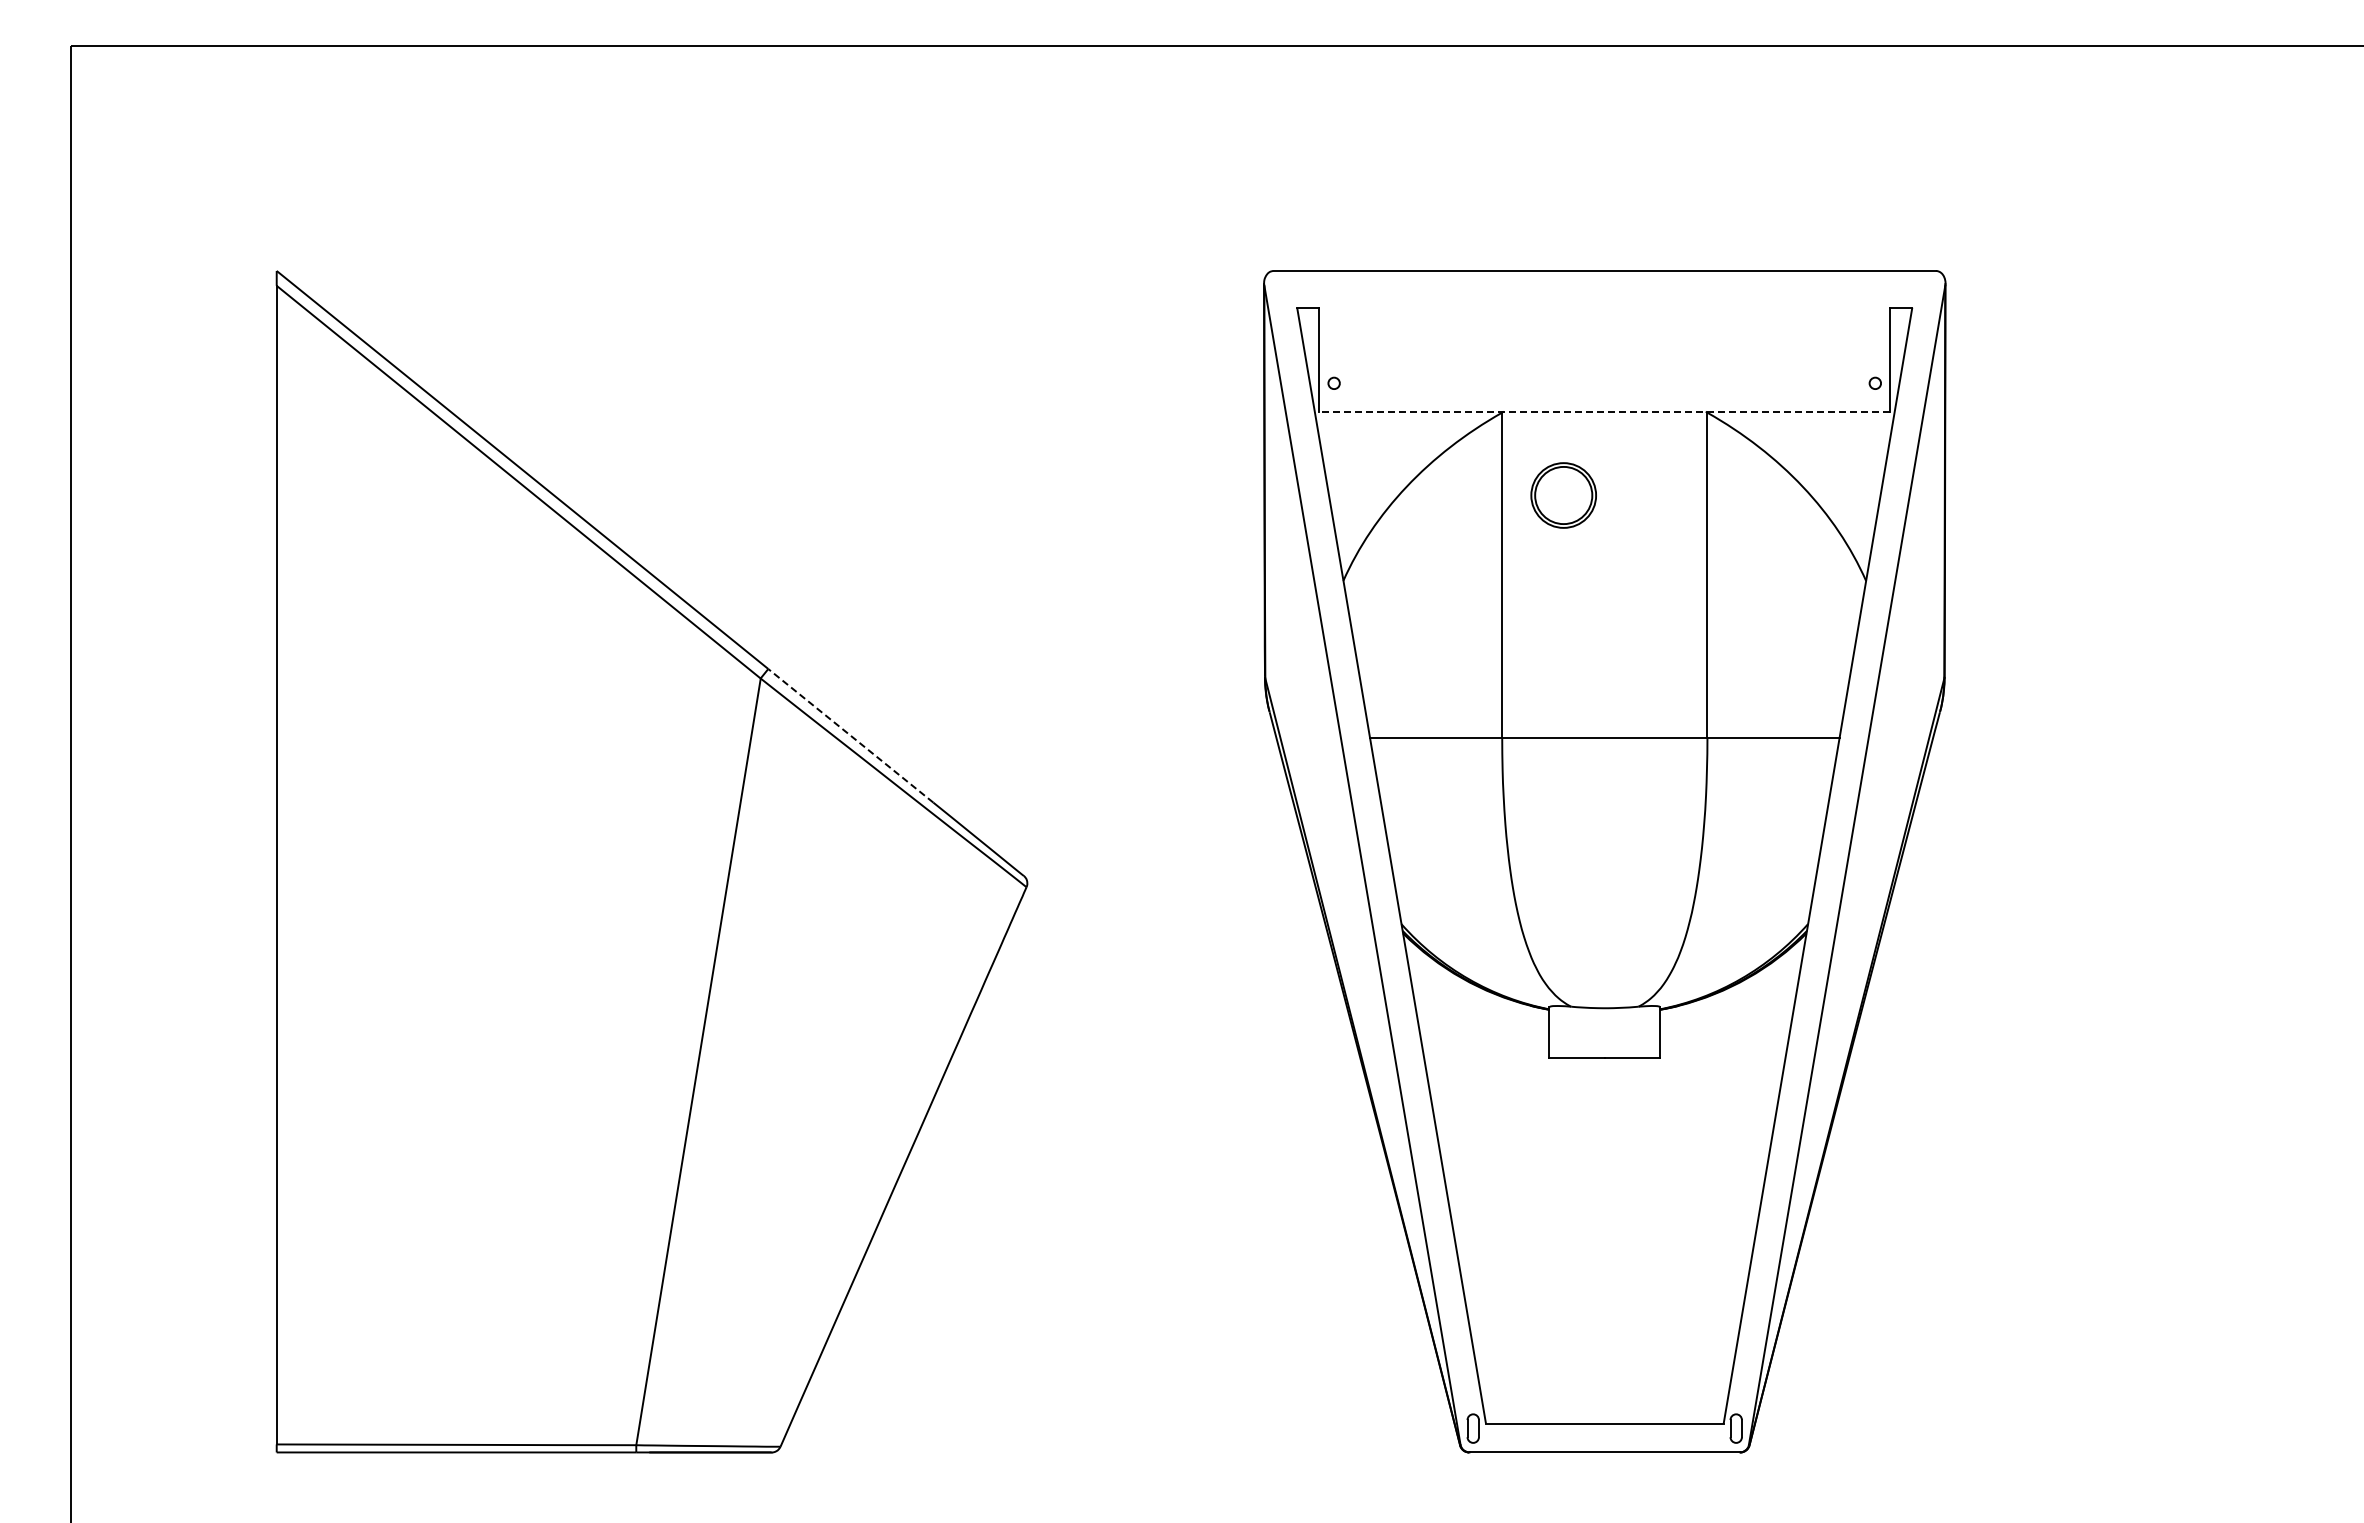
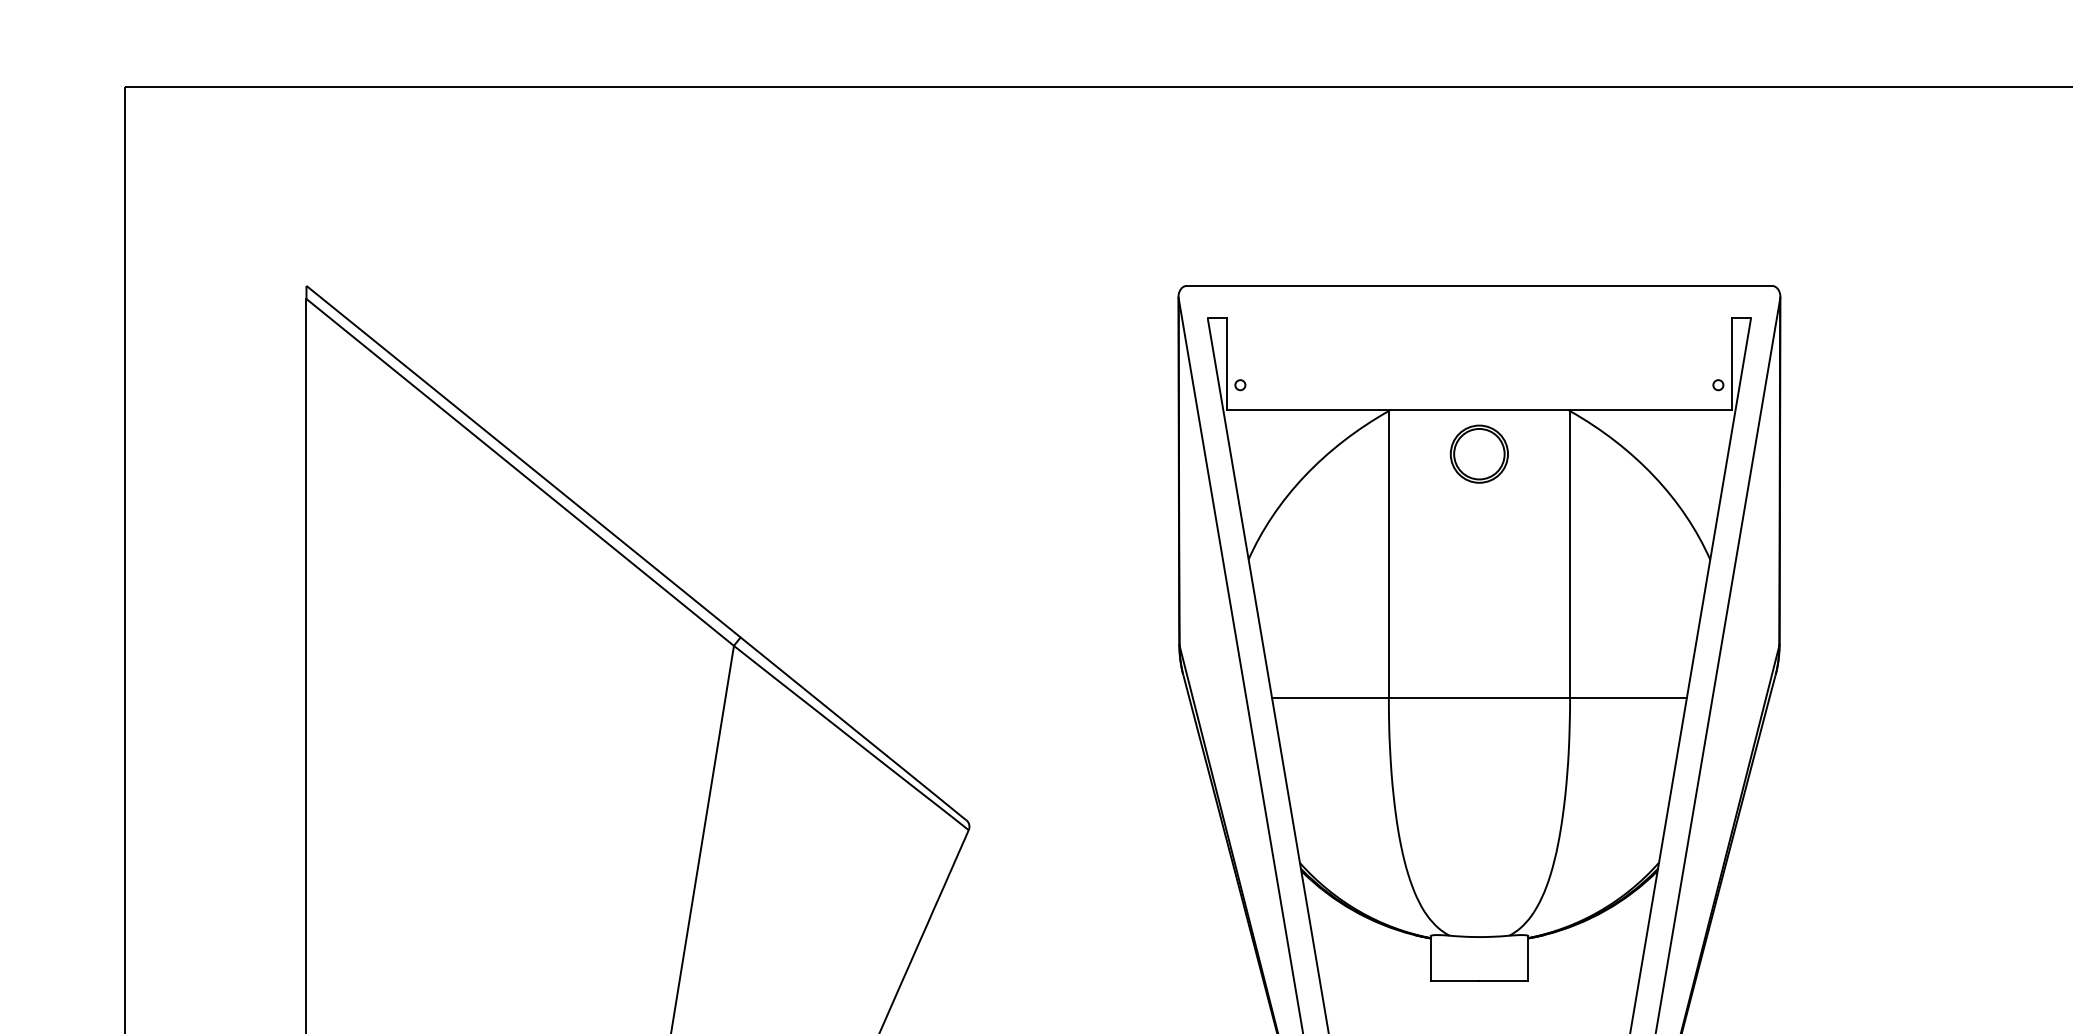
line: (1604, 411) -> (1479, 410), dashed -> solid
part: (1563, 495) -> (1479, 454), moved
line: (850, 735) -> (813, 696), dashed -> solid

